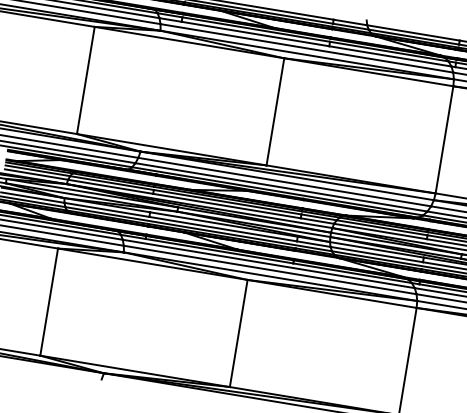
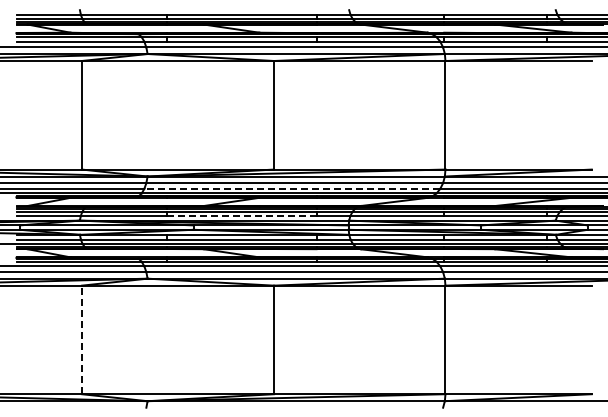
line: (281, 187) -> (292, 188), solid -> dashed
line: (226, 206) -> (241, 216), solid -> dashed
line: (48, 301) -> (81, 339), solid -> dashed

